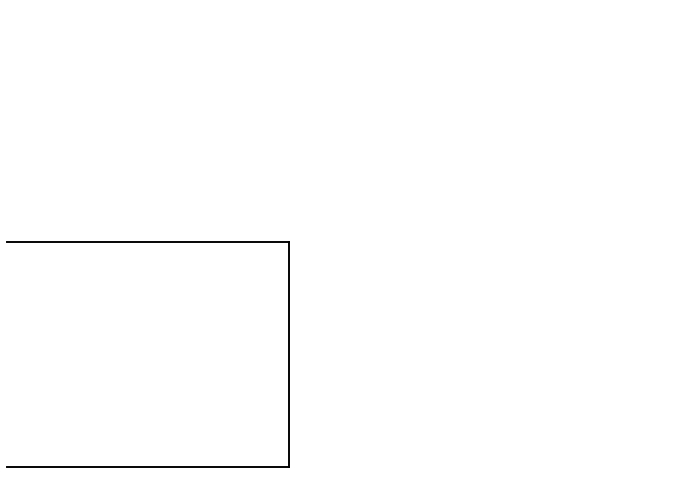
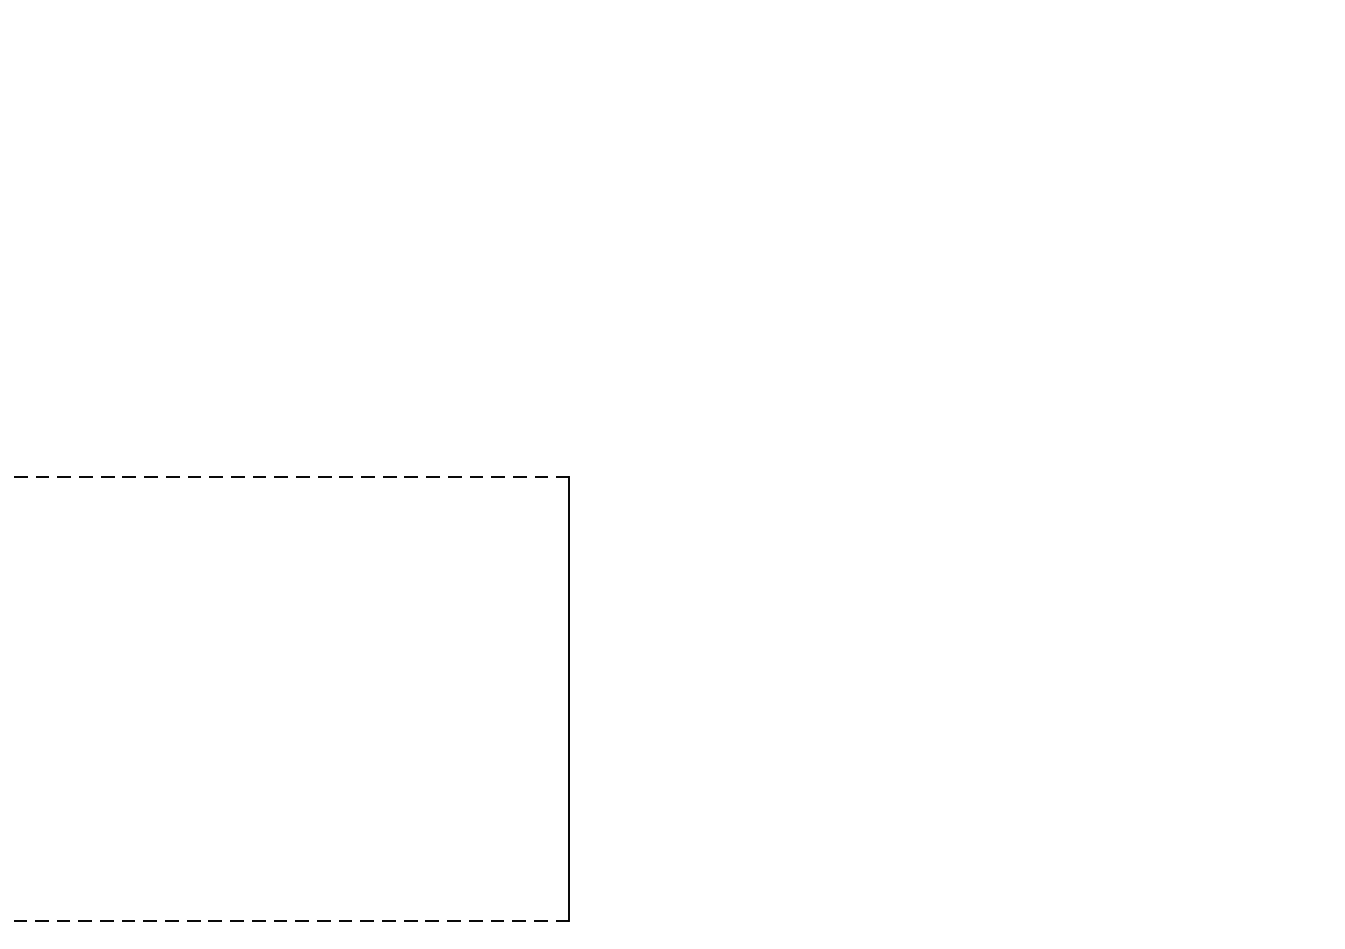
line: (147, 241) -> (290, 476), solid -> dashed
line: (147, 466) -> (290, 920), solid -> dashed

